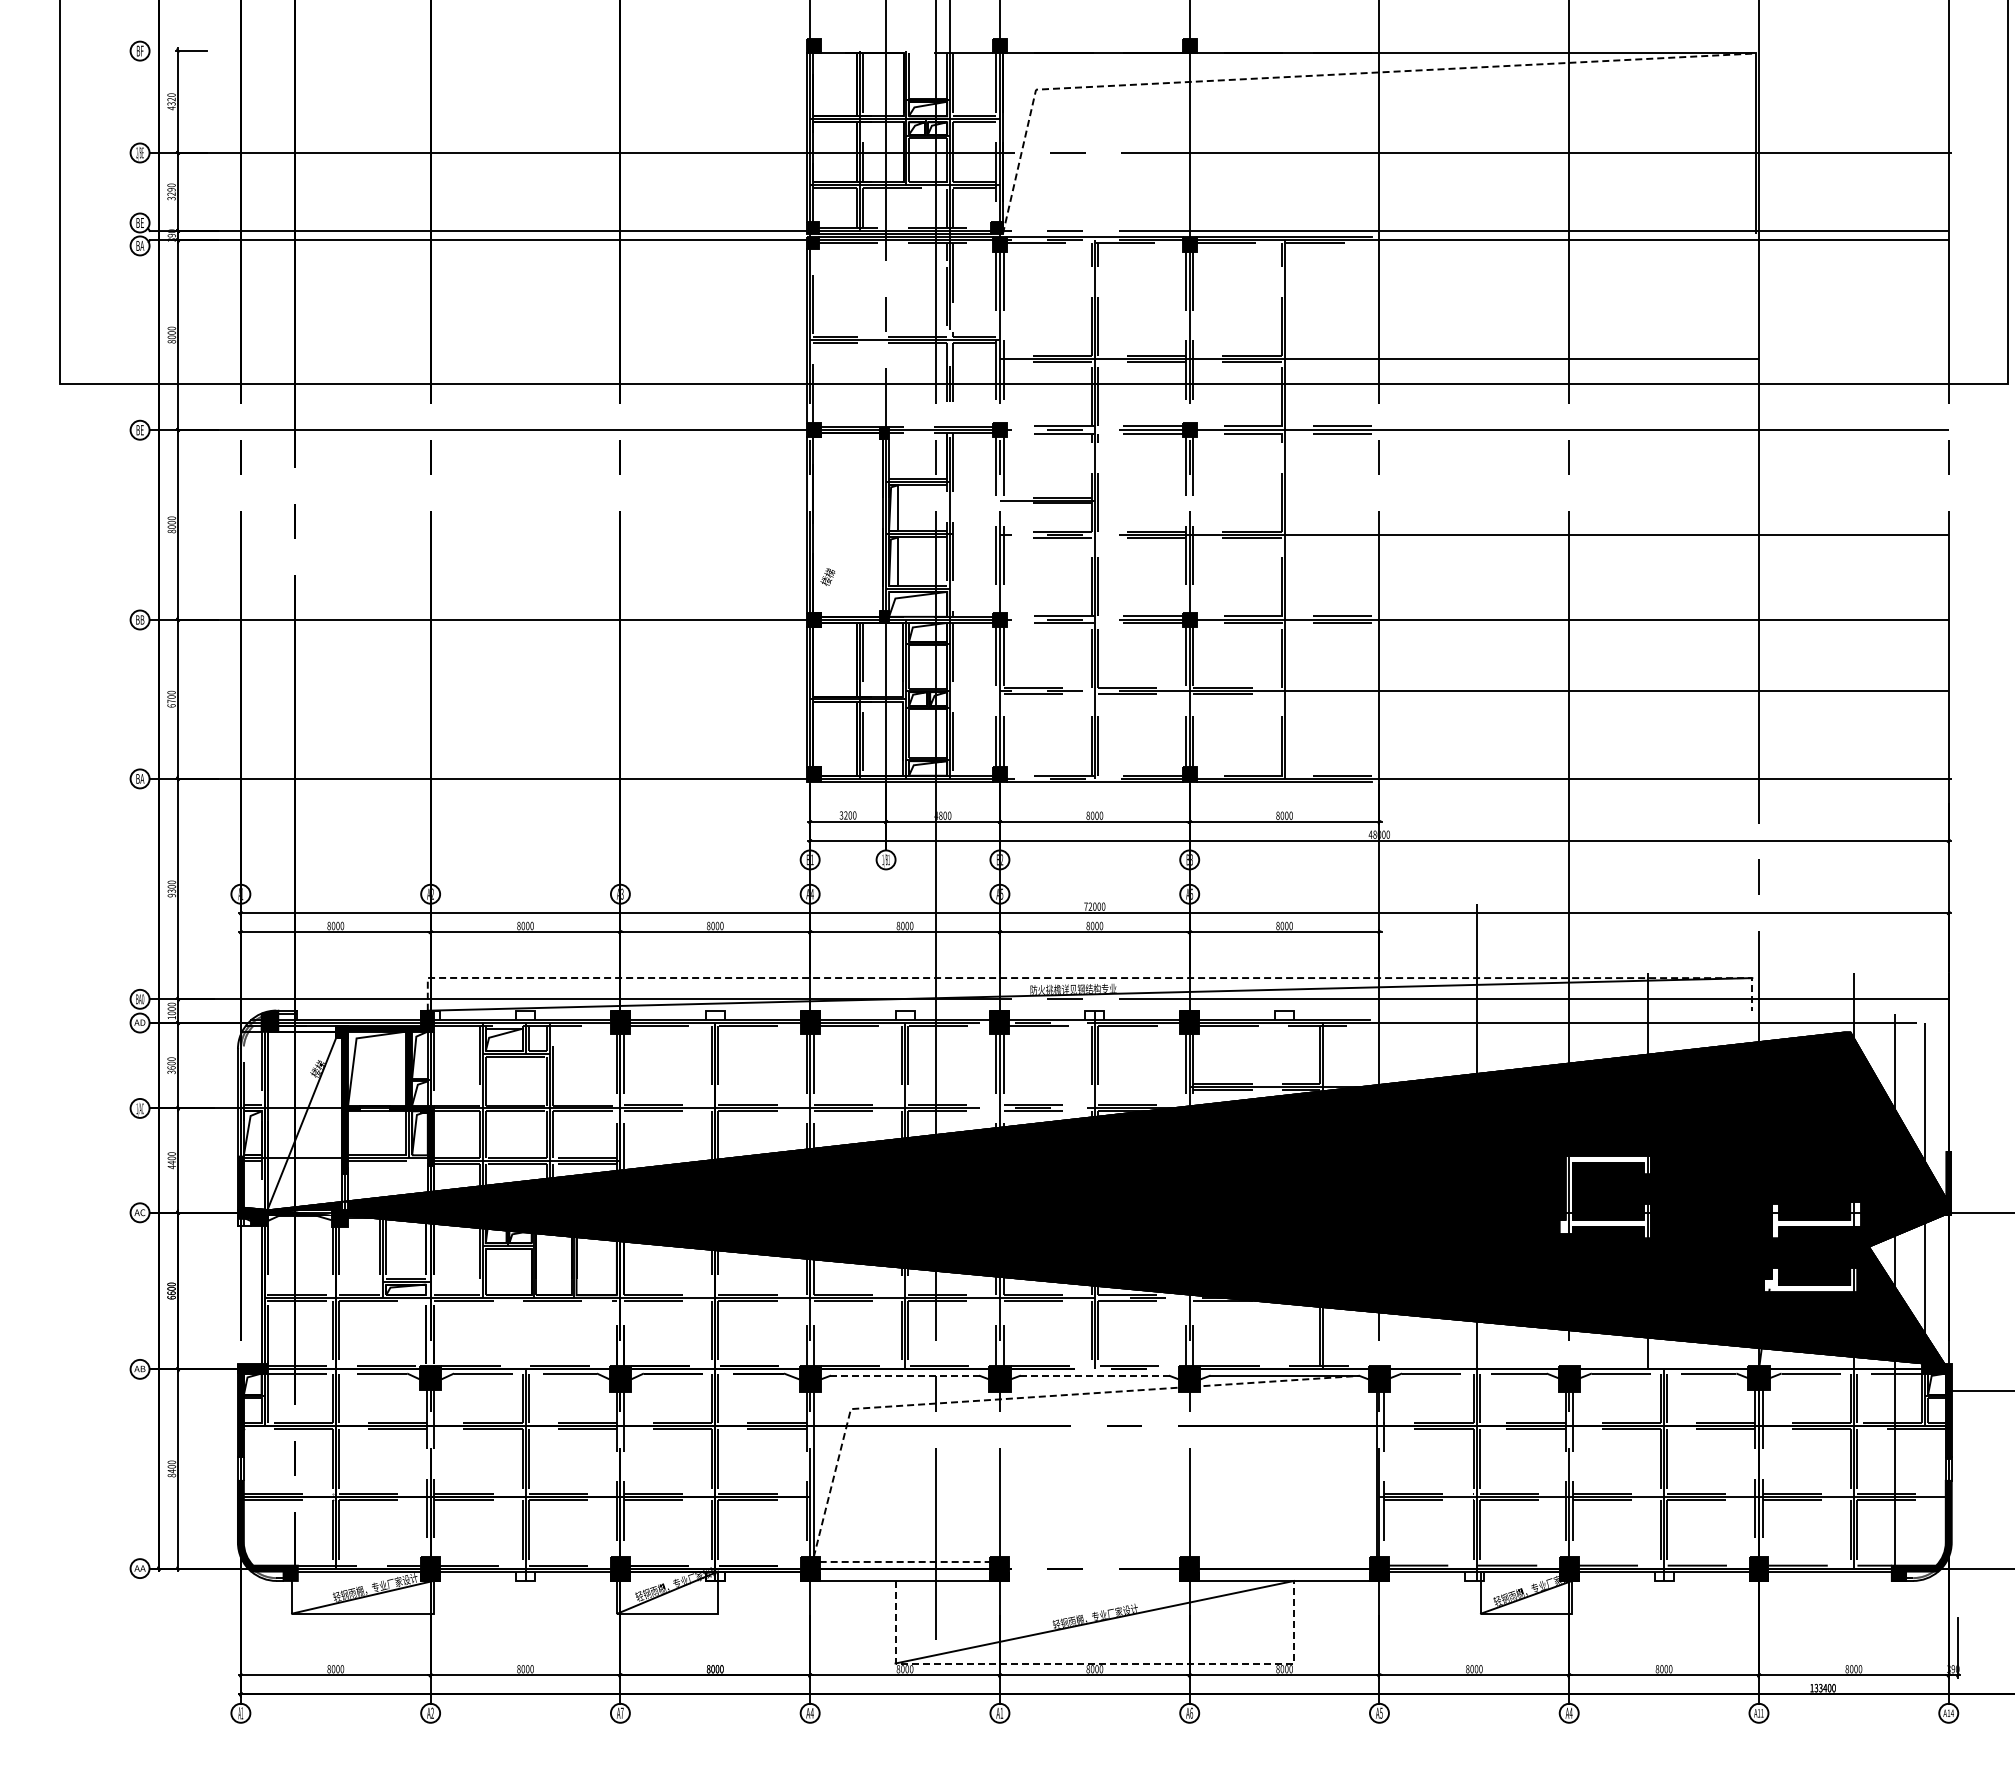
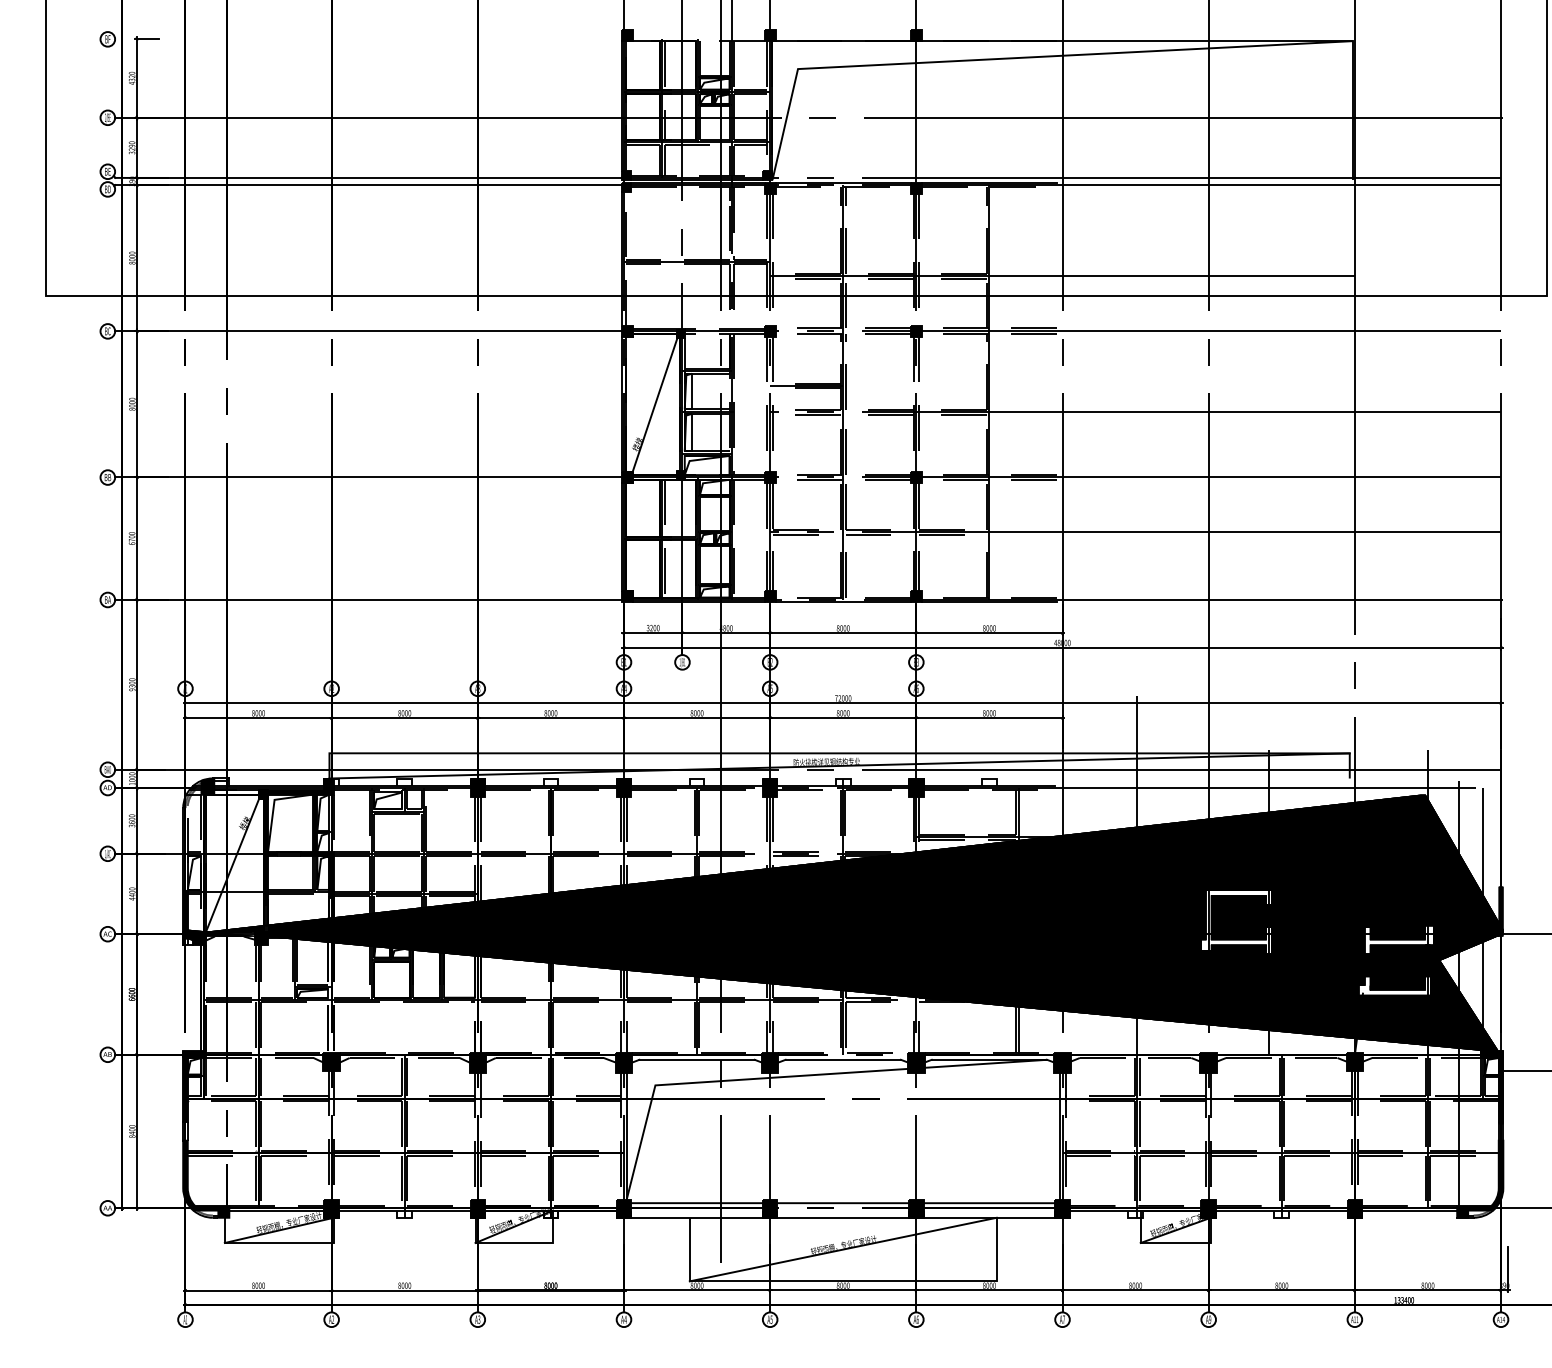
line: (1321, 75) -> (1017, 58), dashed -> solid
text: (141, 245) -> (108, 189), BA -> BD
text: (141, 430) -> (108, 331), BE -> BC
line: (850, 525) -> (655, 404), added
line: (1090, 978) -> (839, 753), dashed -> solid
line: (905, 1375) -> (697, 1059), dashed -> solid
line: (1094, 1375) -> (843, 1059), dashed -> solid
line: (1028, 1397) -> (792, 1076), dashed -> solid
line: (906, 1561) -> (698, 1202), dashed -> solid
line: (1094, 1562) -> (843, 1203), added
line: (1282, 1562) -> (987, 1203), added
line: (1094, 1580) -> (843, 1217), added
line: (1095, 1663) -> (843, 1281), dashed -> solid
text: (621, 1712) -> (478, 1319), A7 -> A3
text: (1001, 1712) -> (771, 1319), A1 -> A5
text: (1570, 1712) -> (1209, 1319), A4 -> A9
text: (1381, 1713) -> (1064, 1319), A5 -> A7

